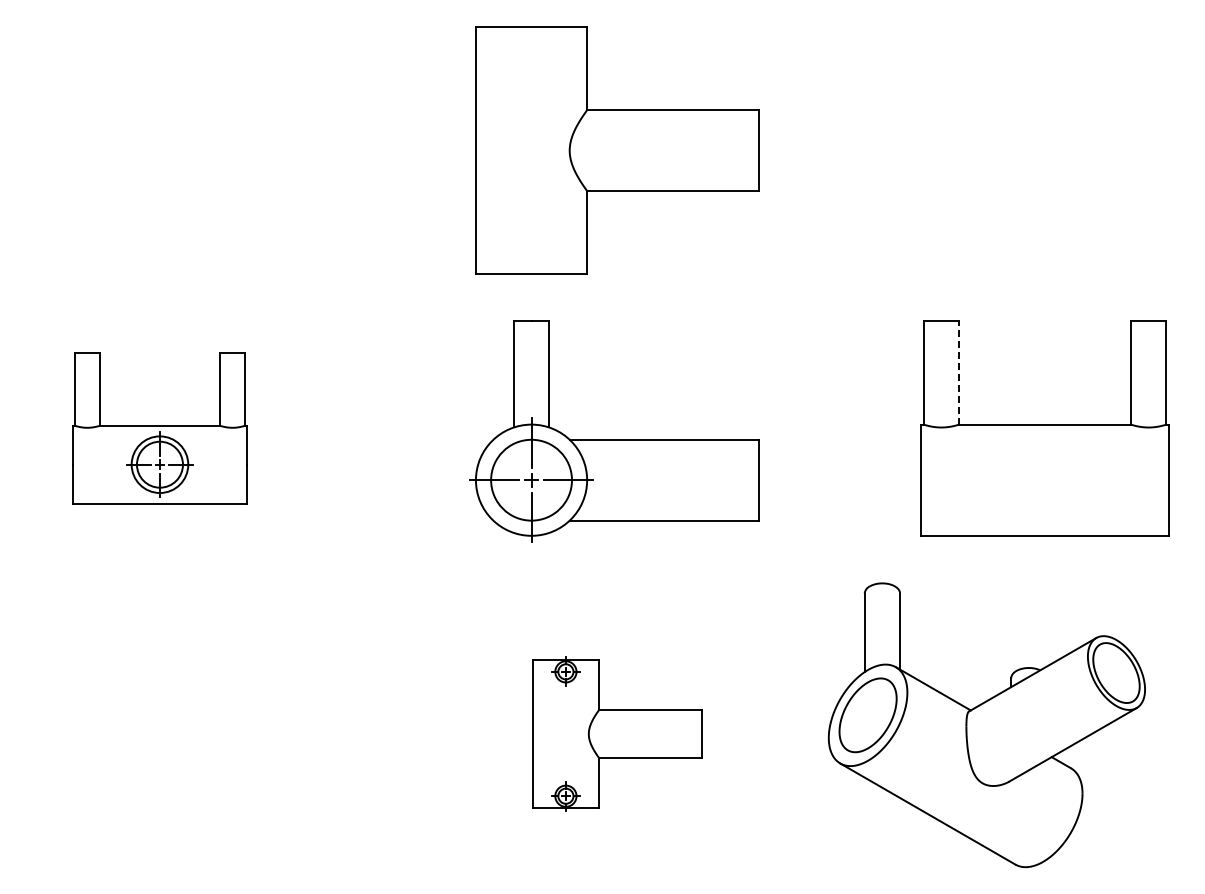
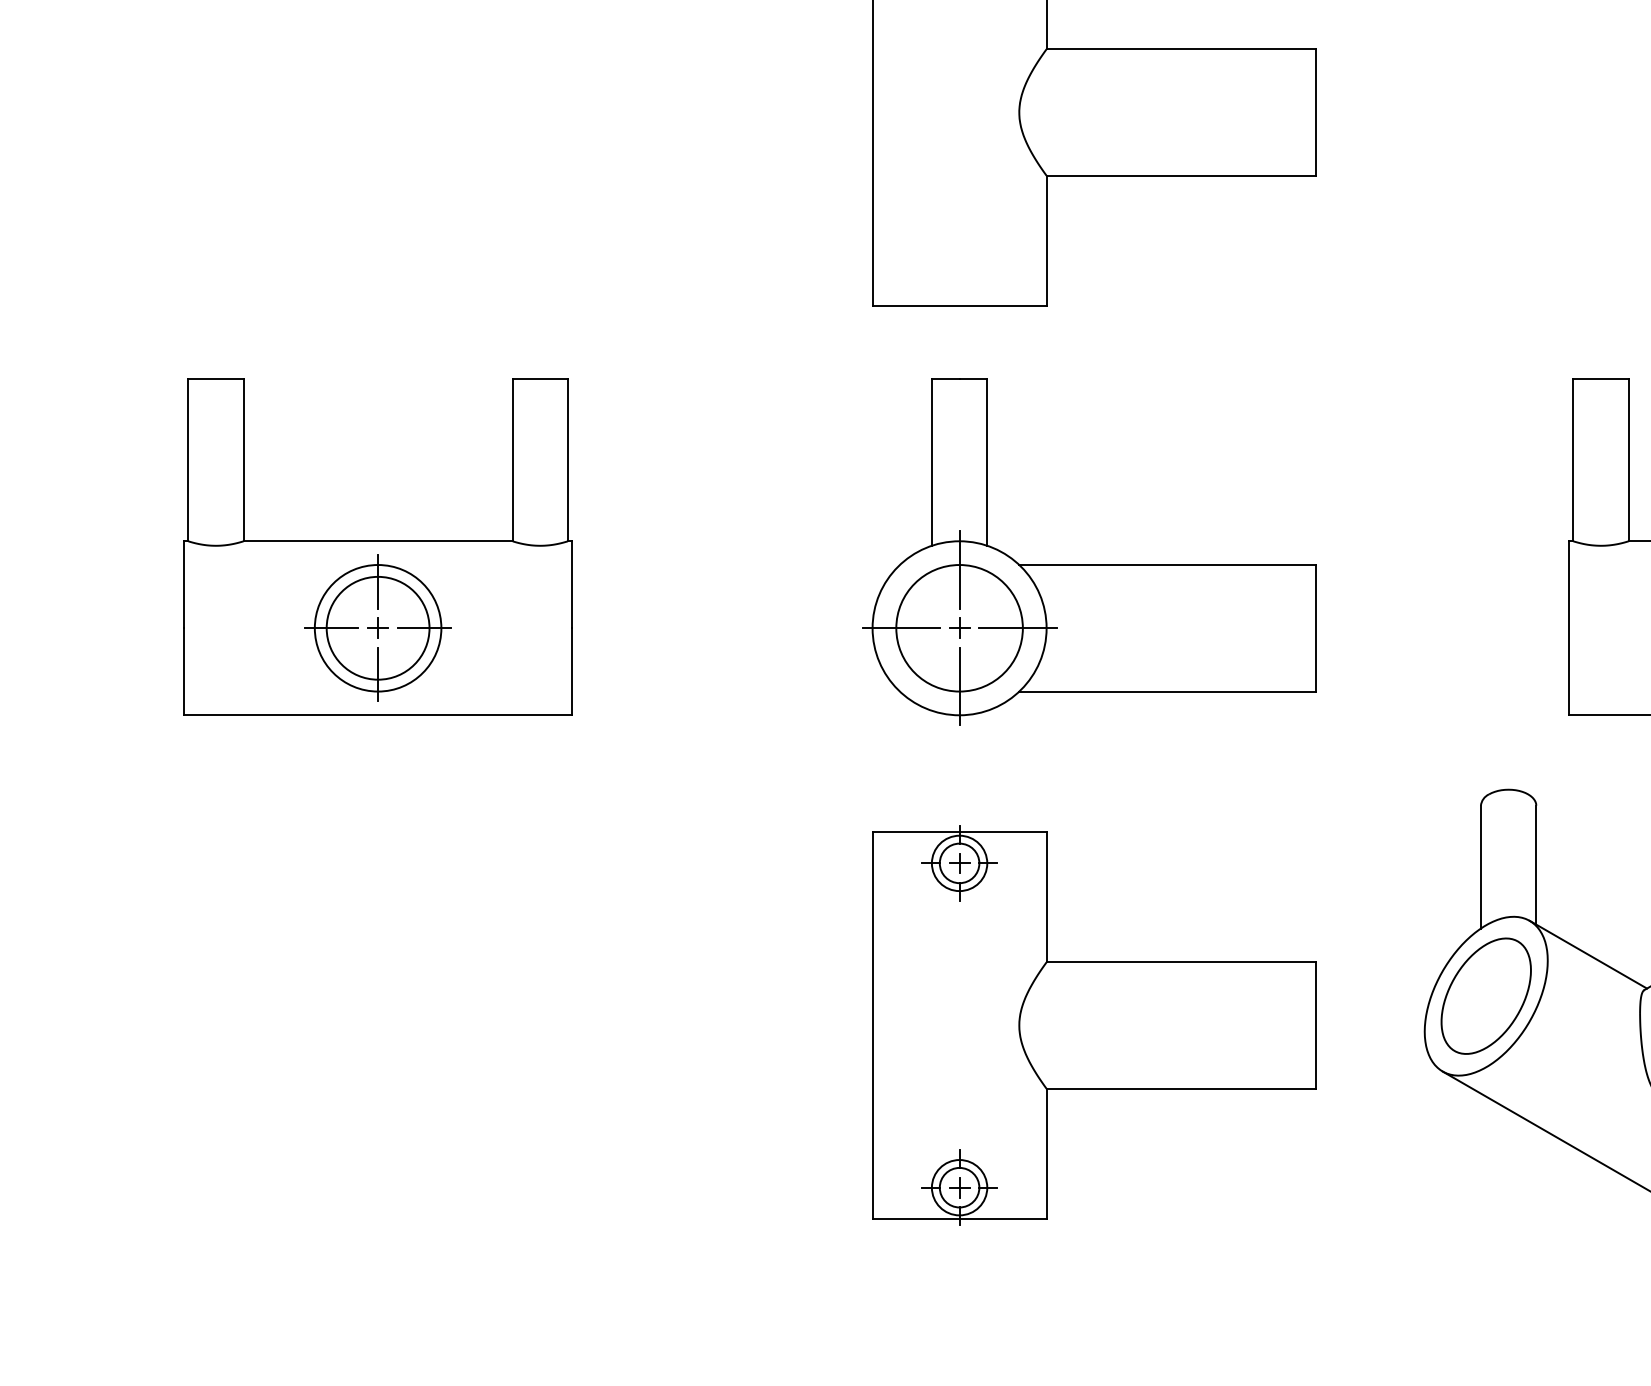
line: (959, 372) -> (1629, 459), dashed -> solid
part: (159, 428) -> (377, 547), size x1.43
part: (617, 733) -> (1094, 1024), size x1.67

